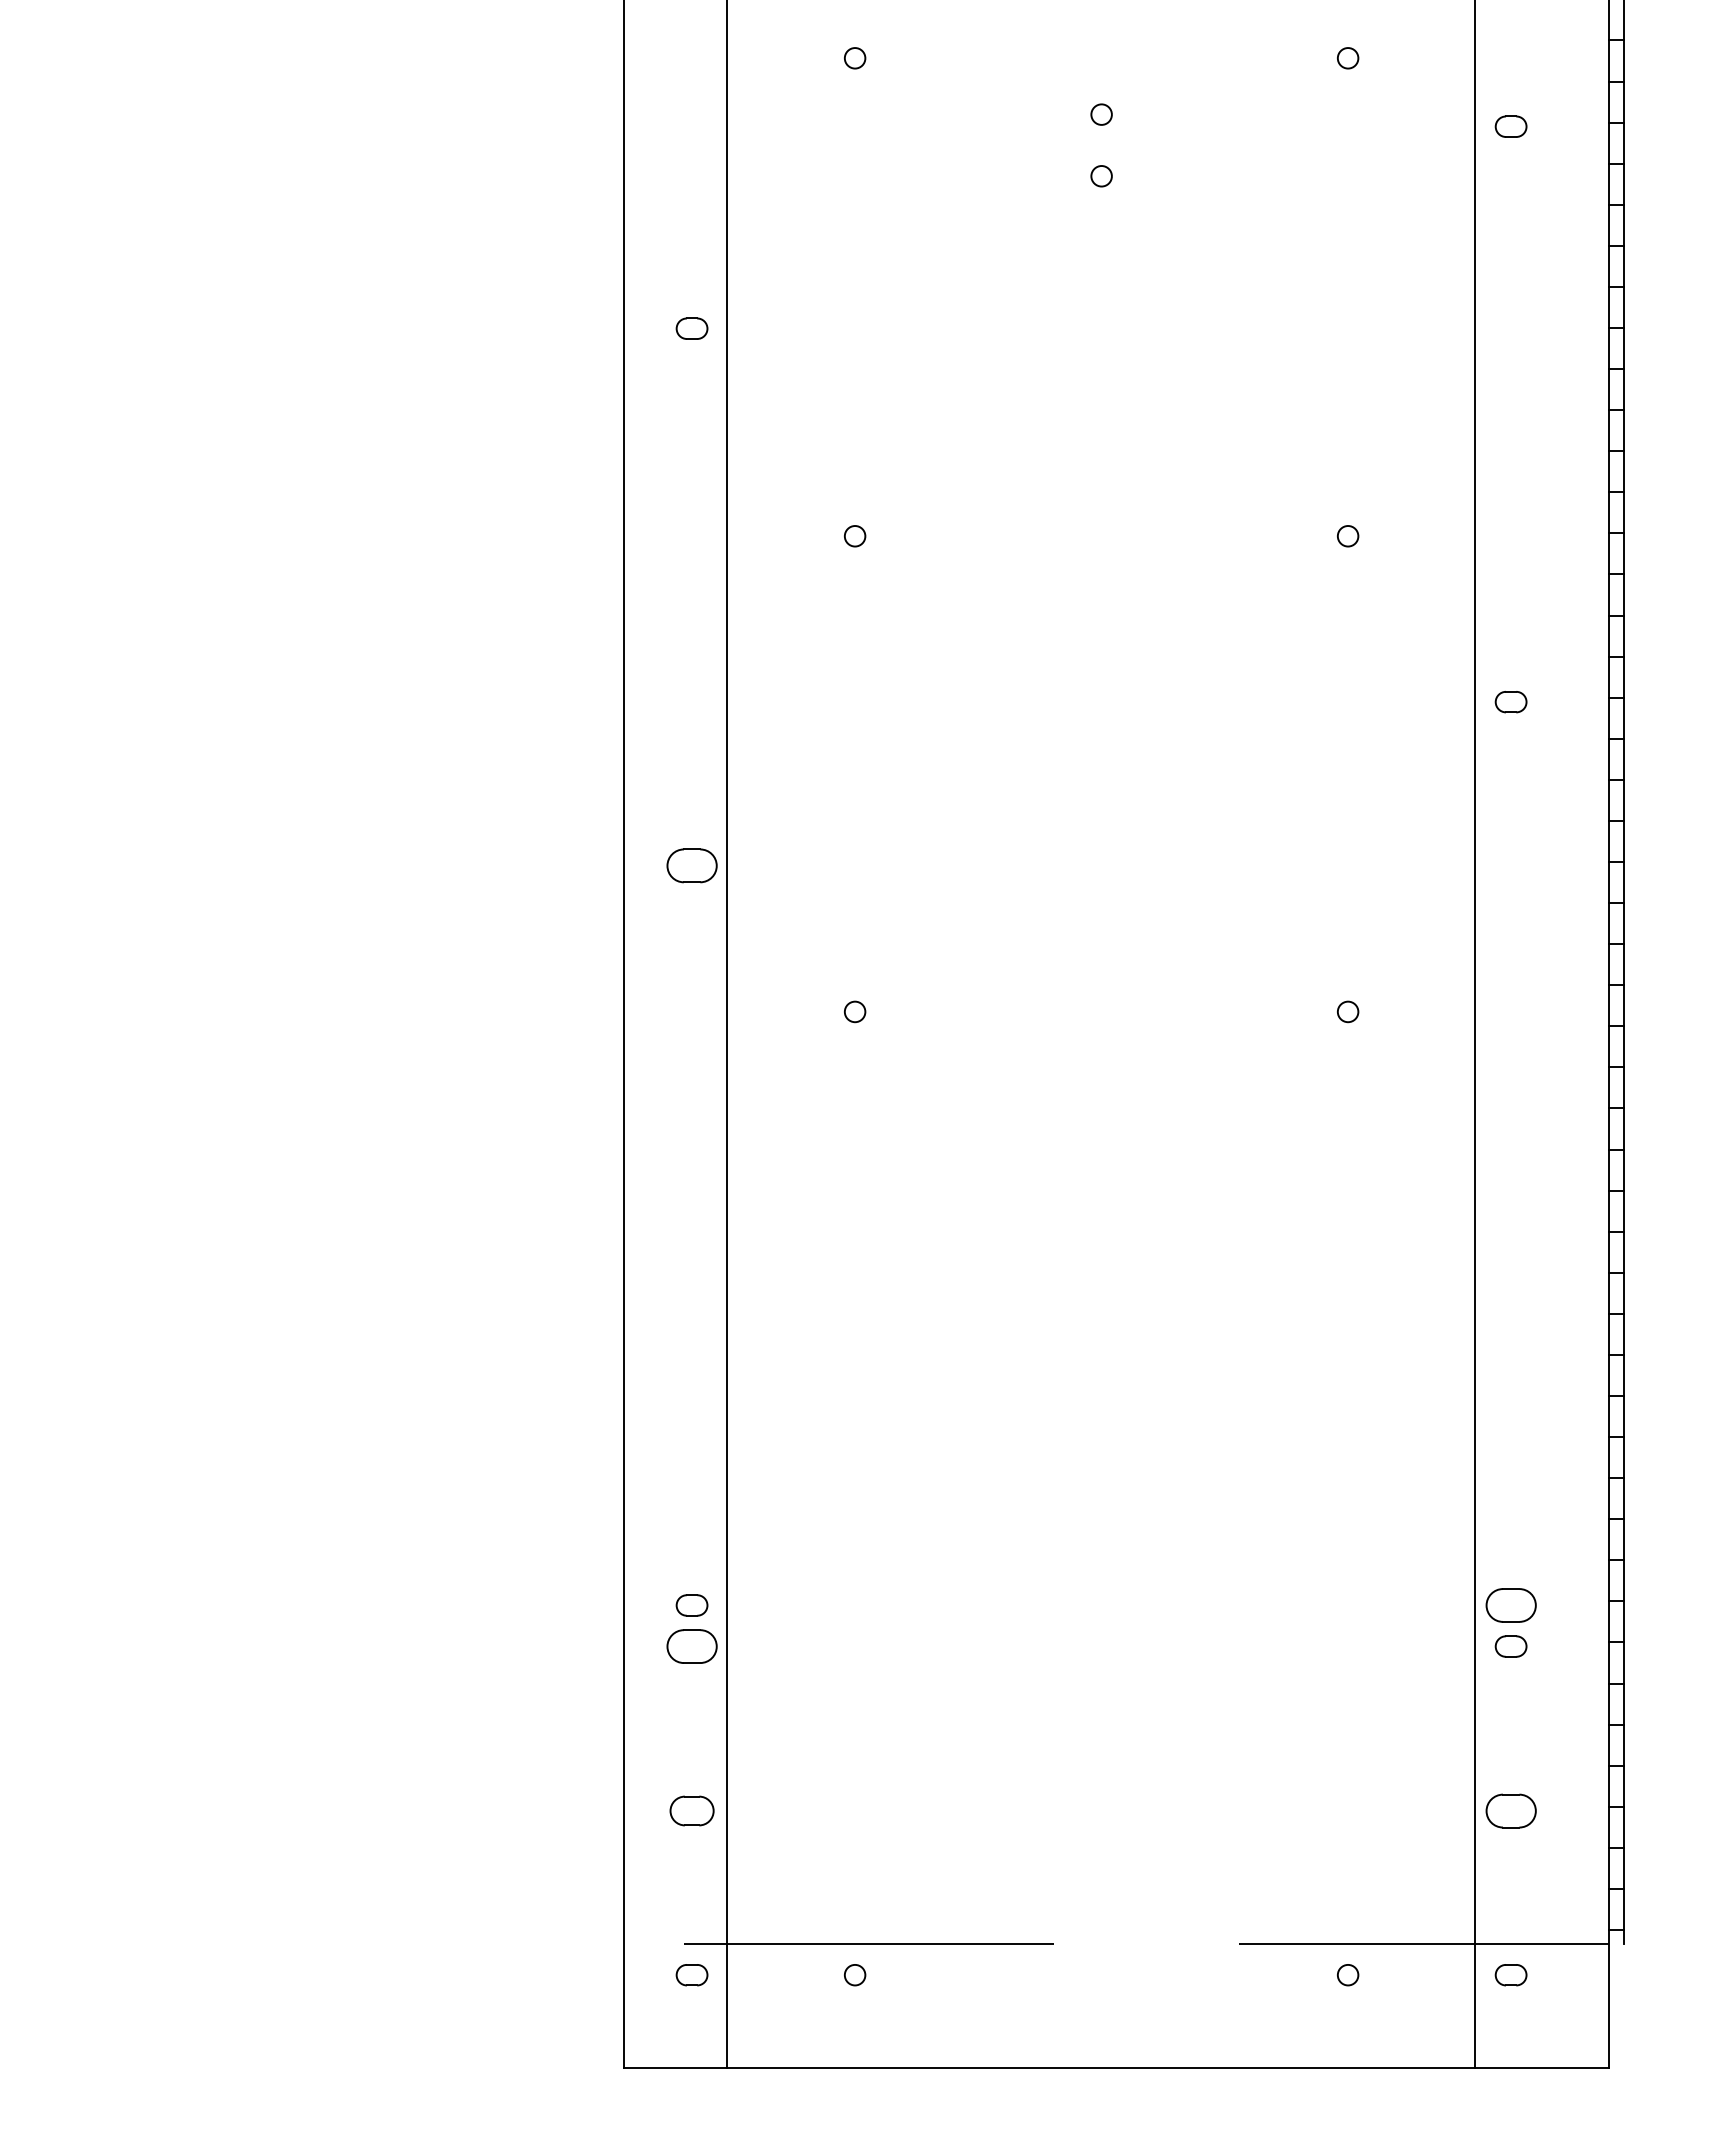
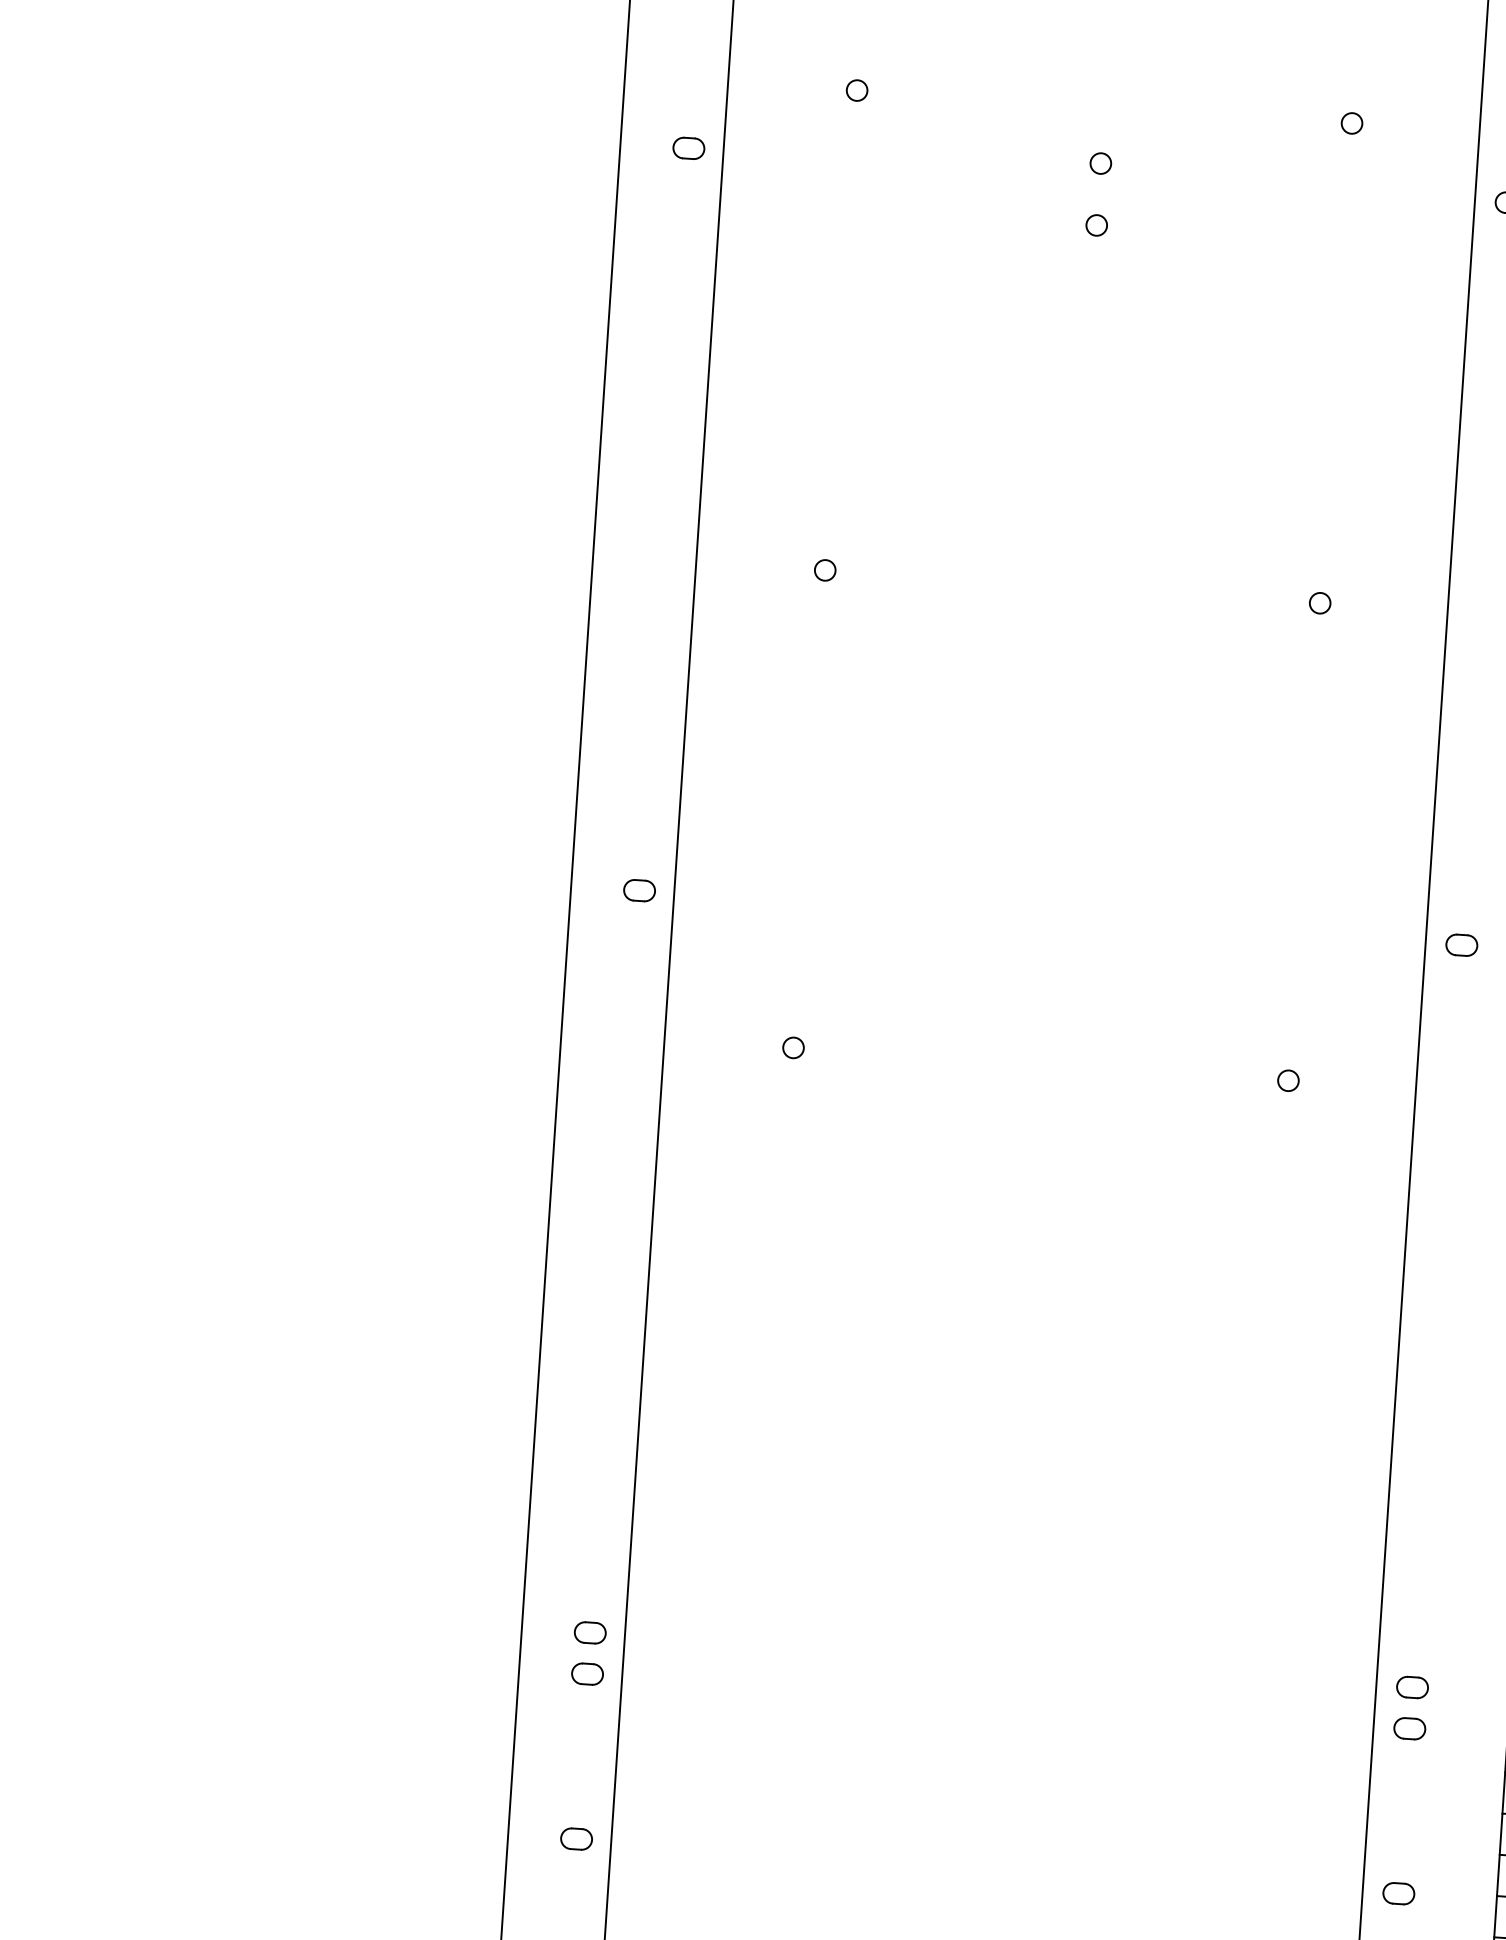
part: (691, 328) -> (688, 148), moved
part: (1510, 702) -> (1461, 945), moved
part: (691, 866) -> (639, 891), size x0.62
part: (1510, 1605) -> (1411, 1687), size x0.62
part: (691, 1646) -> (586, 1674), size x0.62
part: (691, 1810) -> (576, 1838), size x0.71
part: (1510, 1810) -> (1398, 1893), size x0.62

